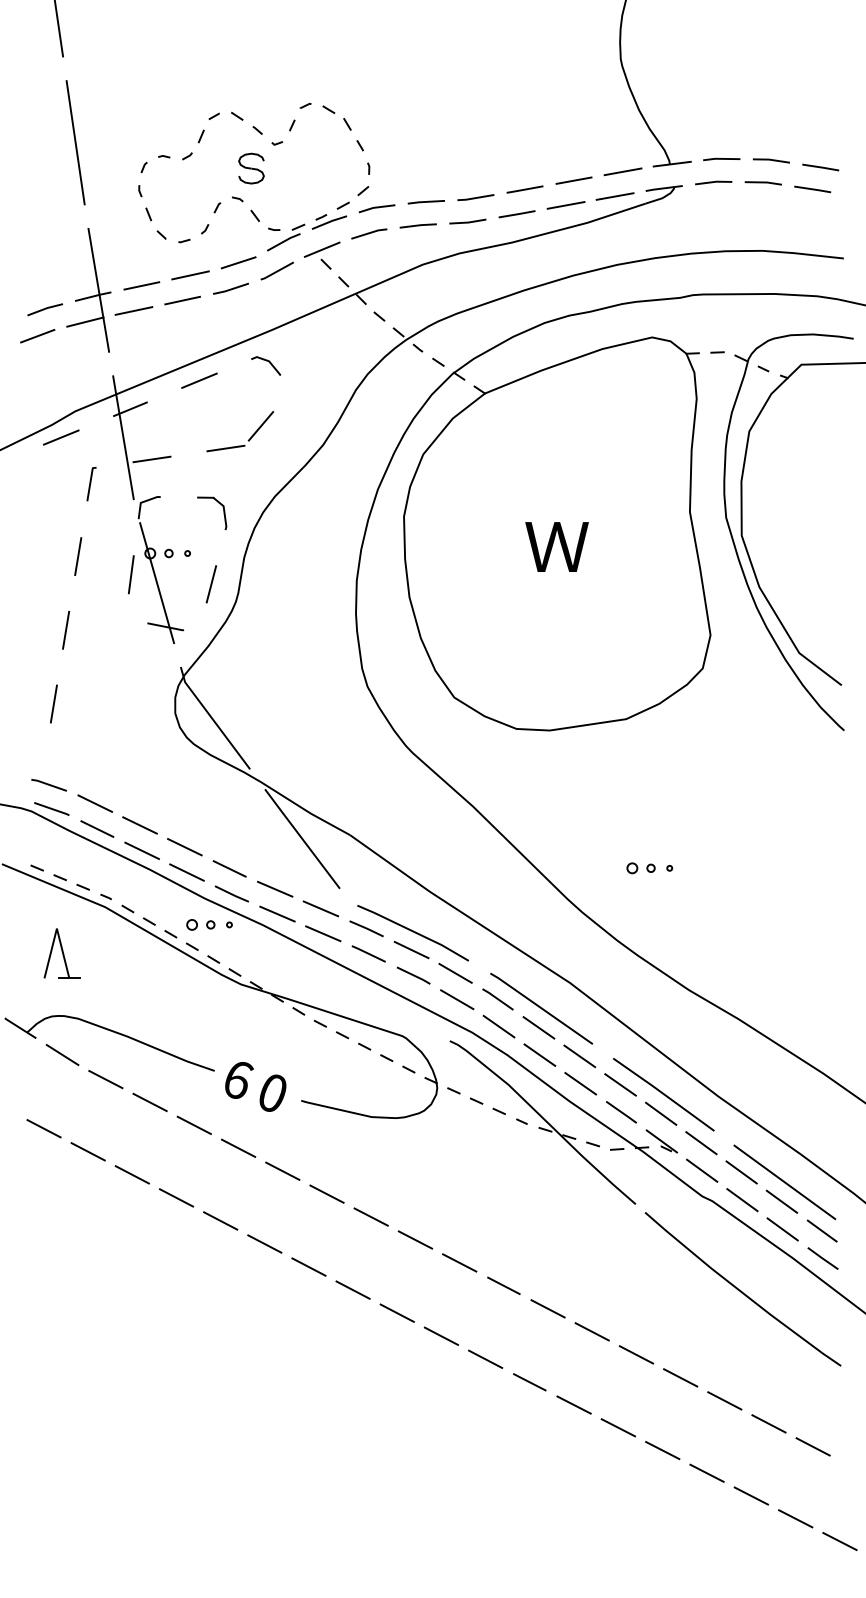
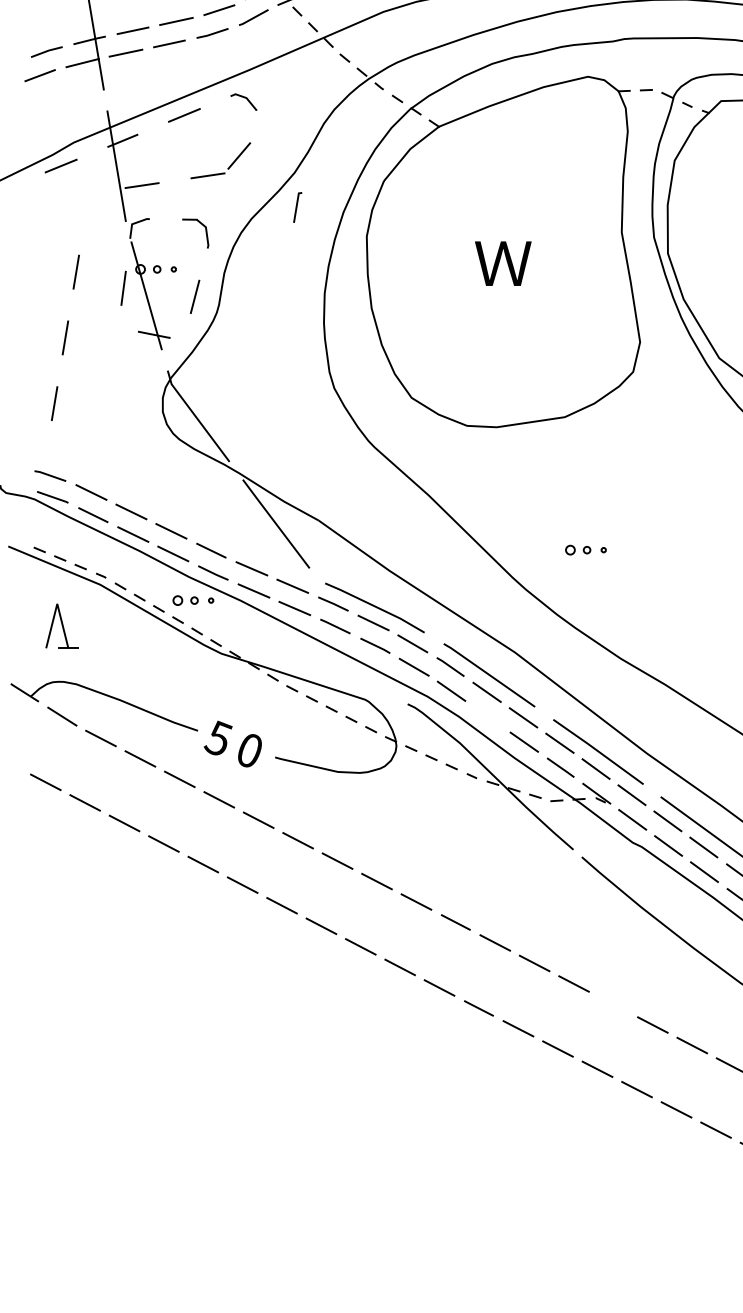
line: (91, 483) -> (297, 207), moved
line: (539, 1054) -> (487, 716), removed
text: (237, 1078) -> (218, 737), 6 -> 5
line: (680, 1377) -> (613, 1004), removed

